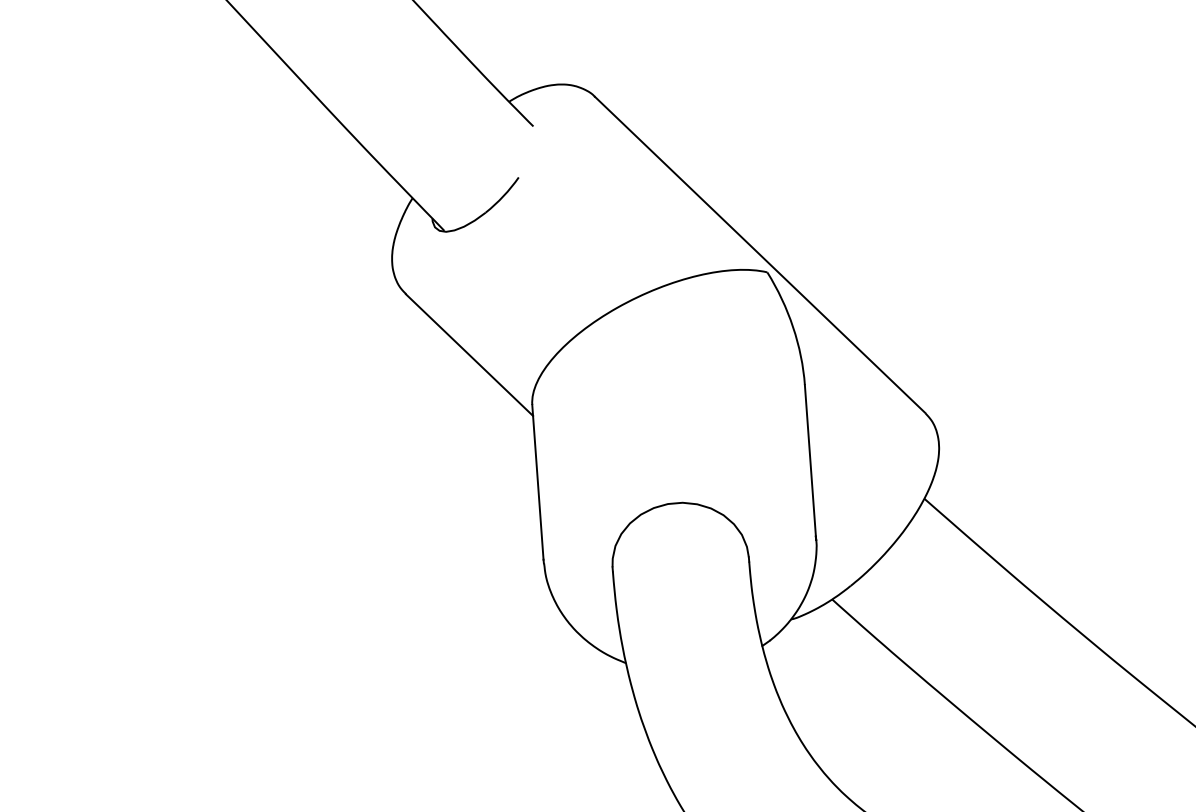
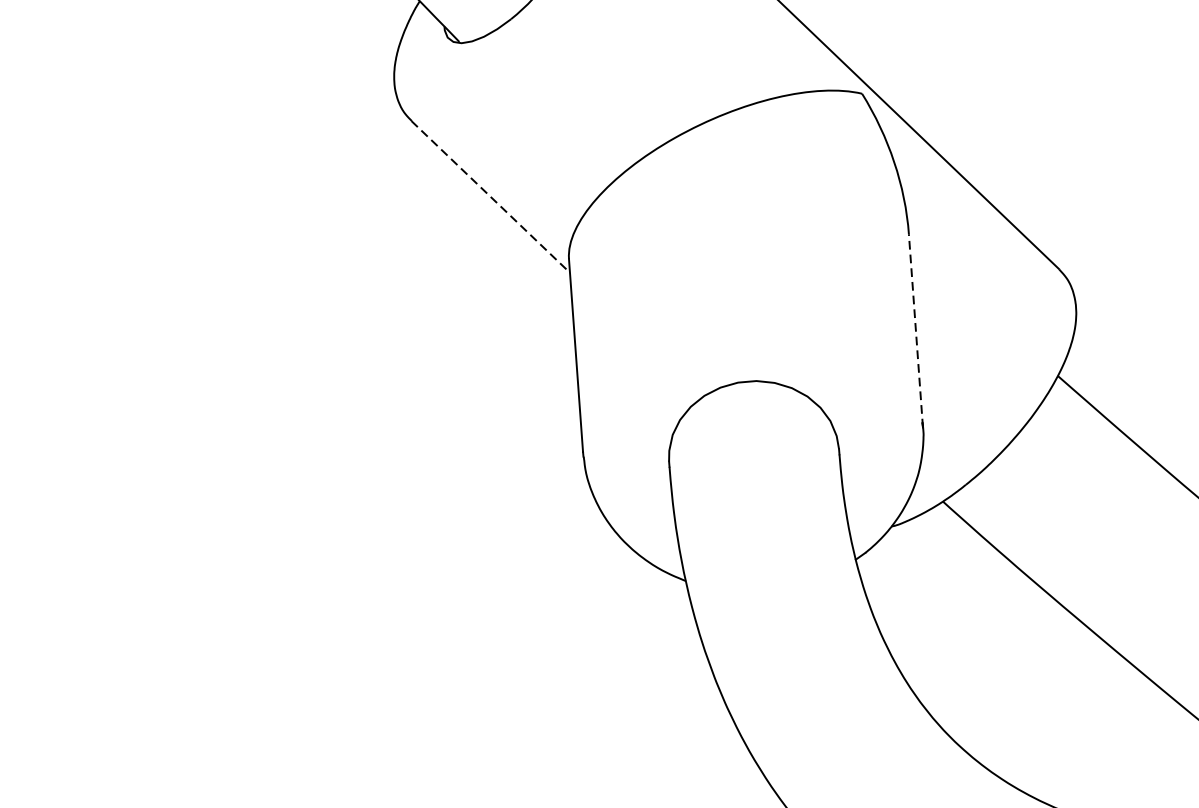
line: (469, 355) -> (490, 197), solid -> dashed
line: (810, 462) -> (915, 330), solid -> dashed

